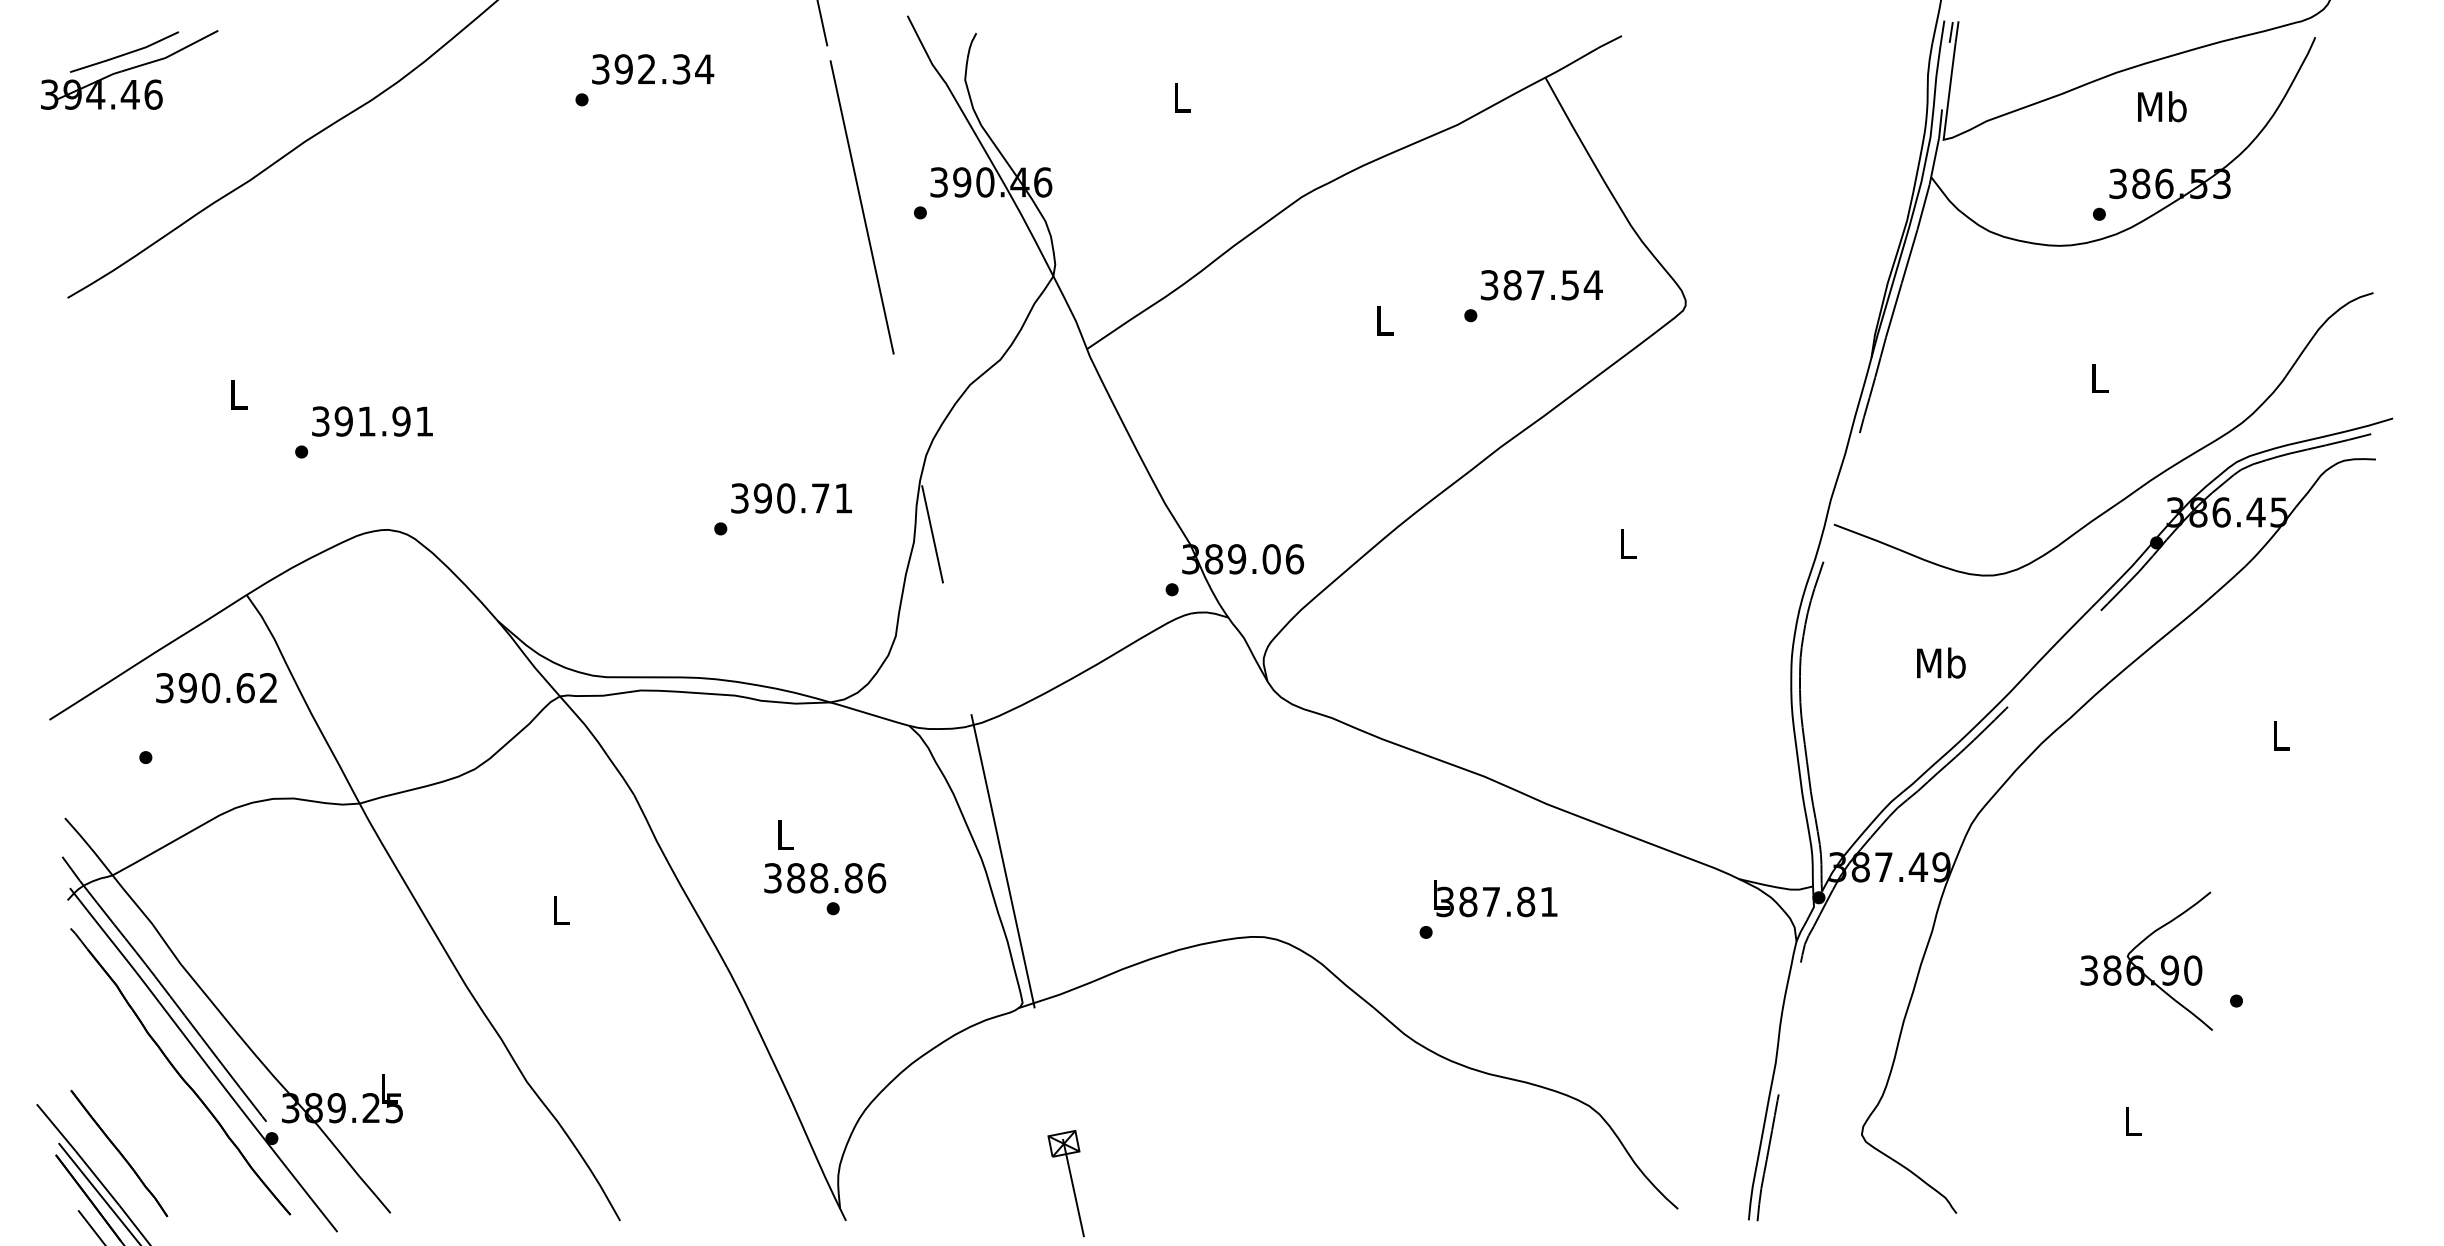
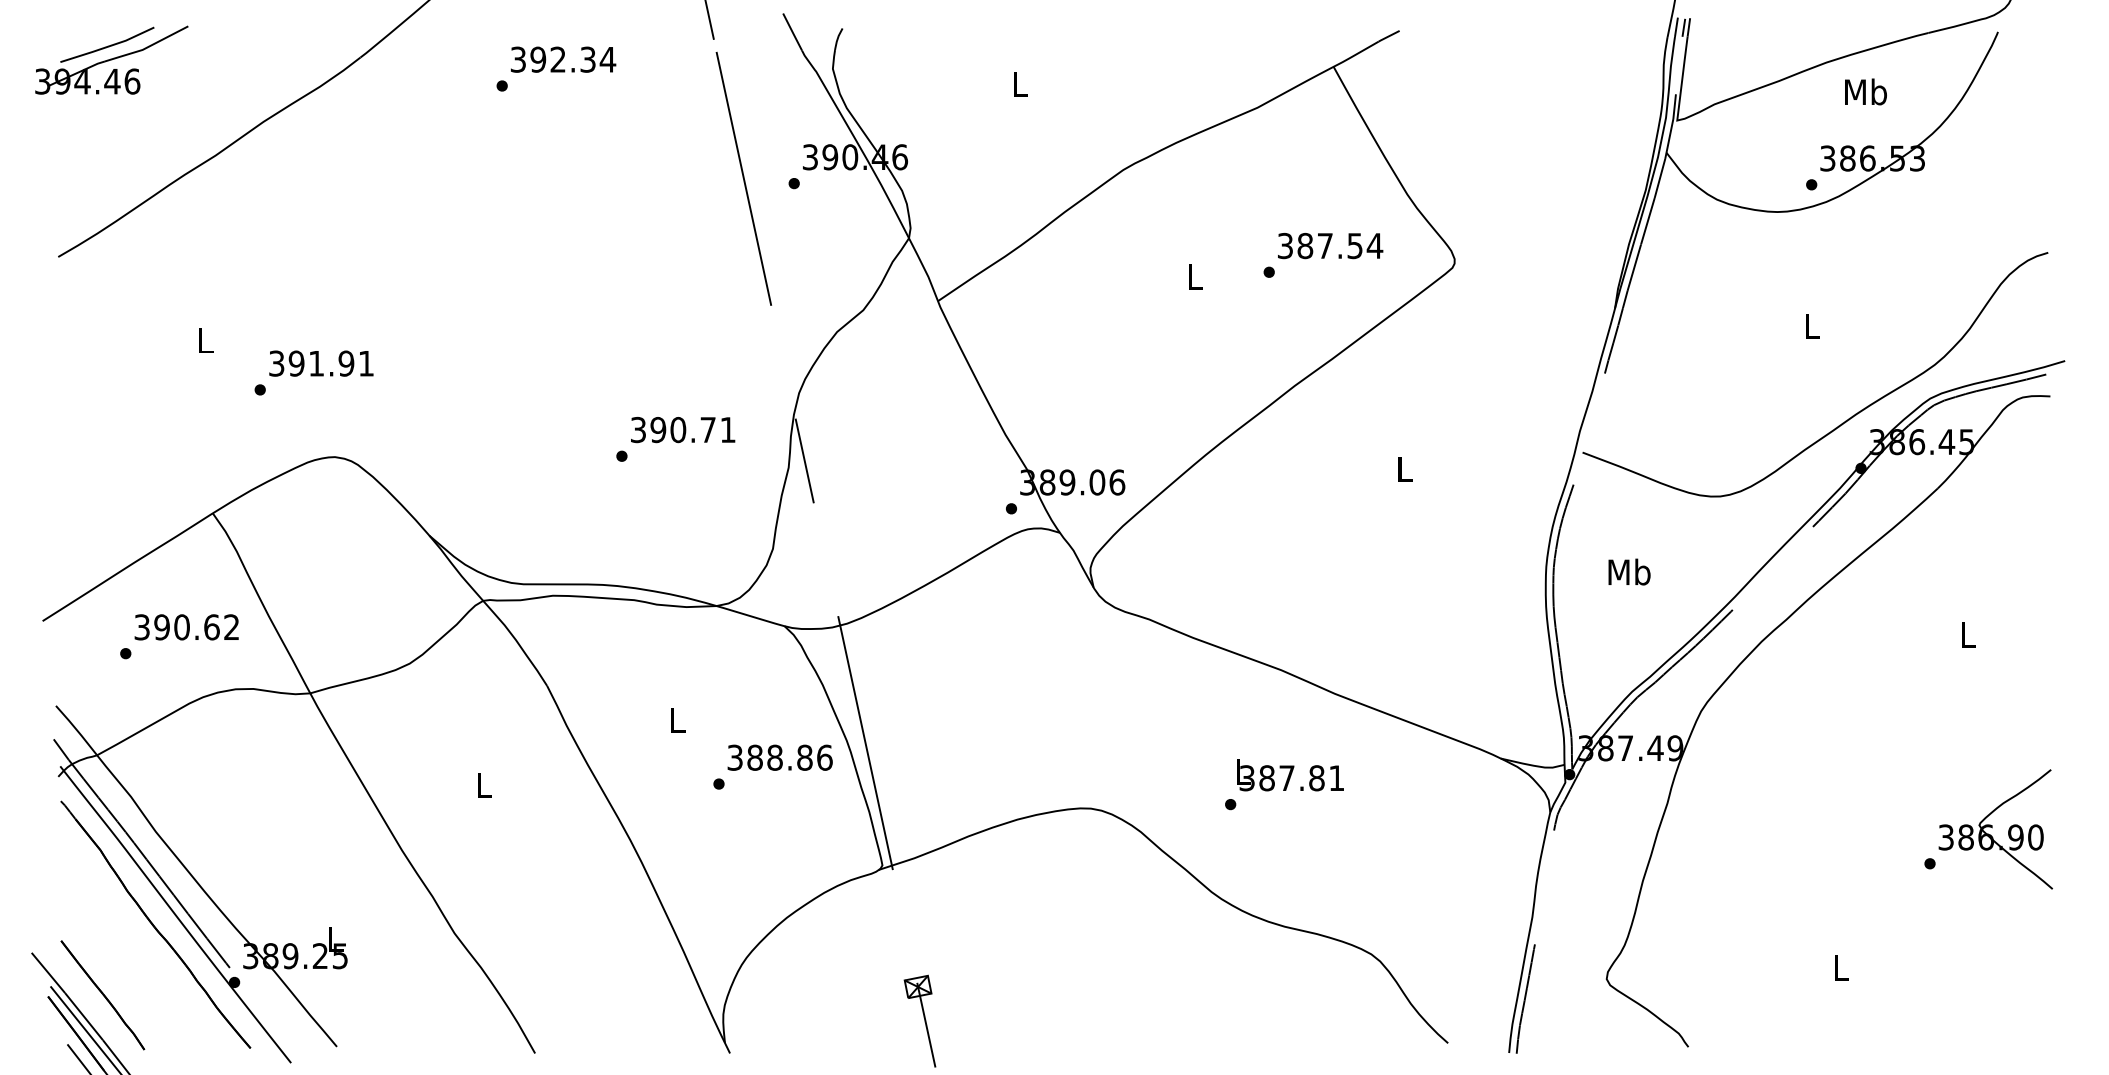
text: (1941, 662) -> (1629, 571), moved
text: (216, 688) -> (186, 627), moved
text: (825, 878) -> (780, 757), moved
part: (2146, 960) -> (1995, 828), moved

